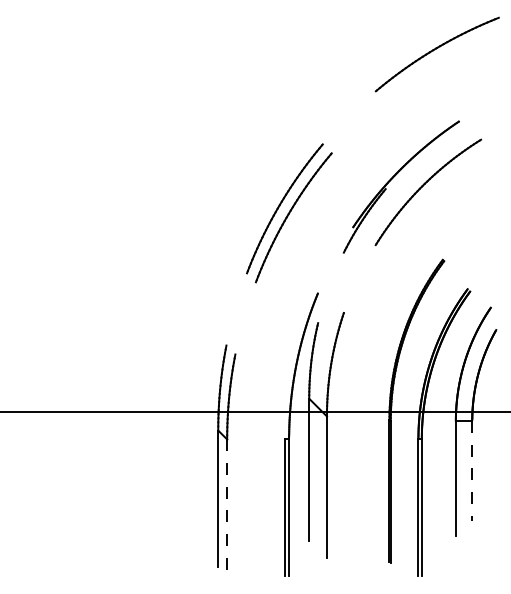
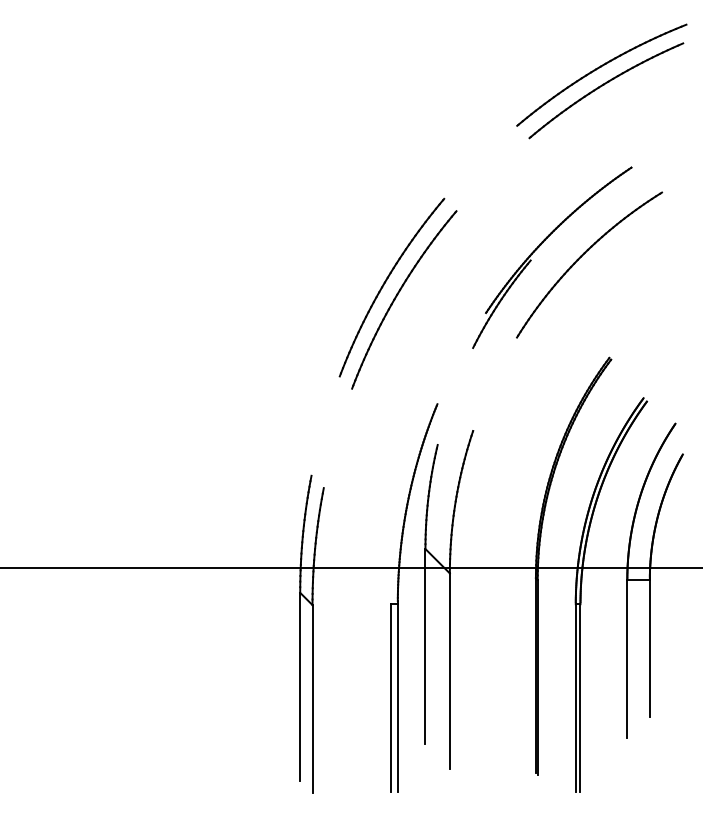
part: (440, 65) -> (606, 90), added
line: (472, 470) -> (650, 647), dashed -> solid
line: (227, 508) -> (312, 700), dashed -> solid

